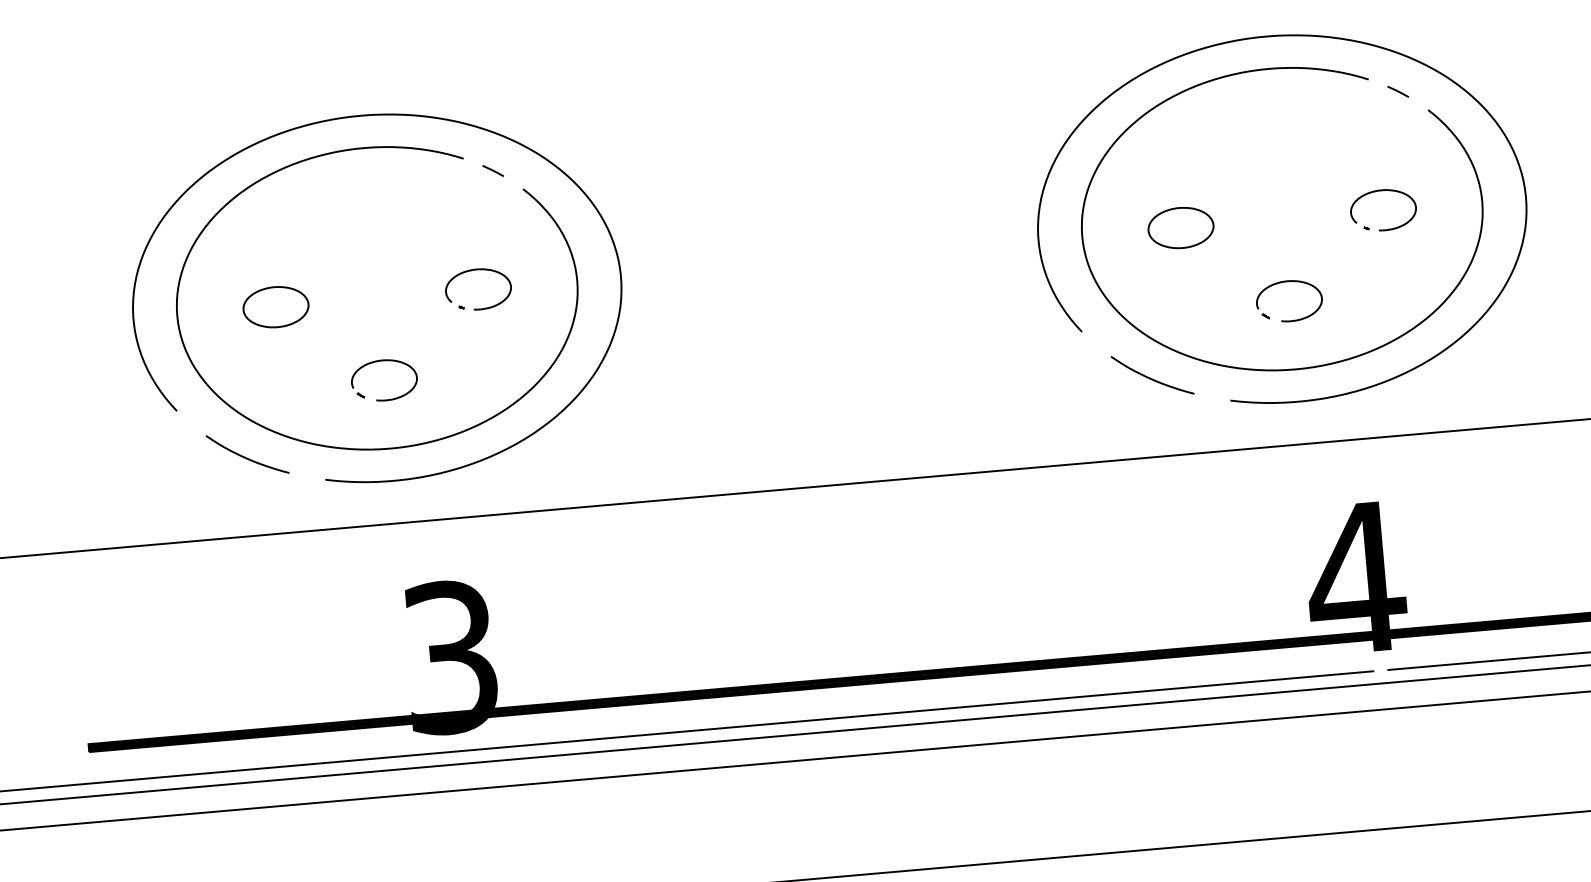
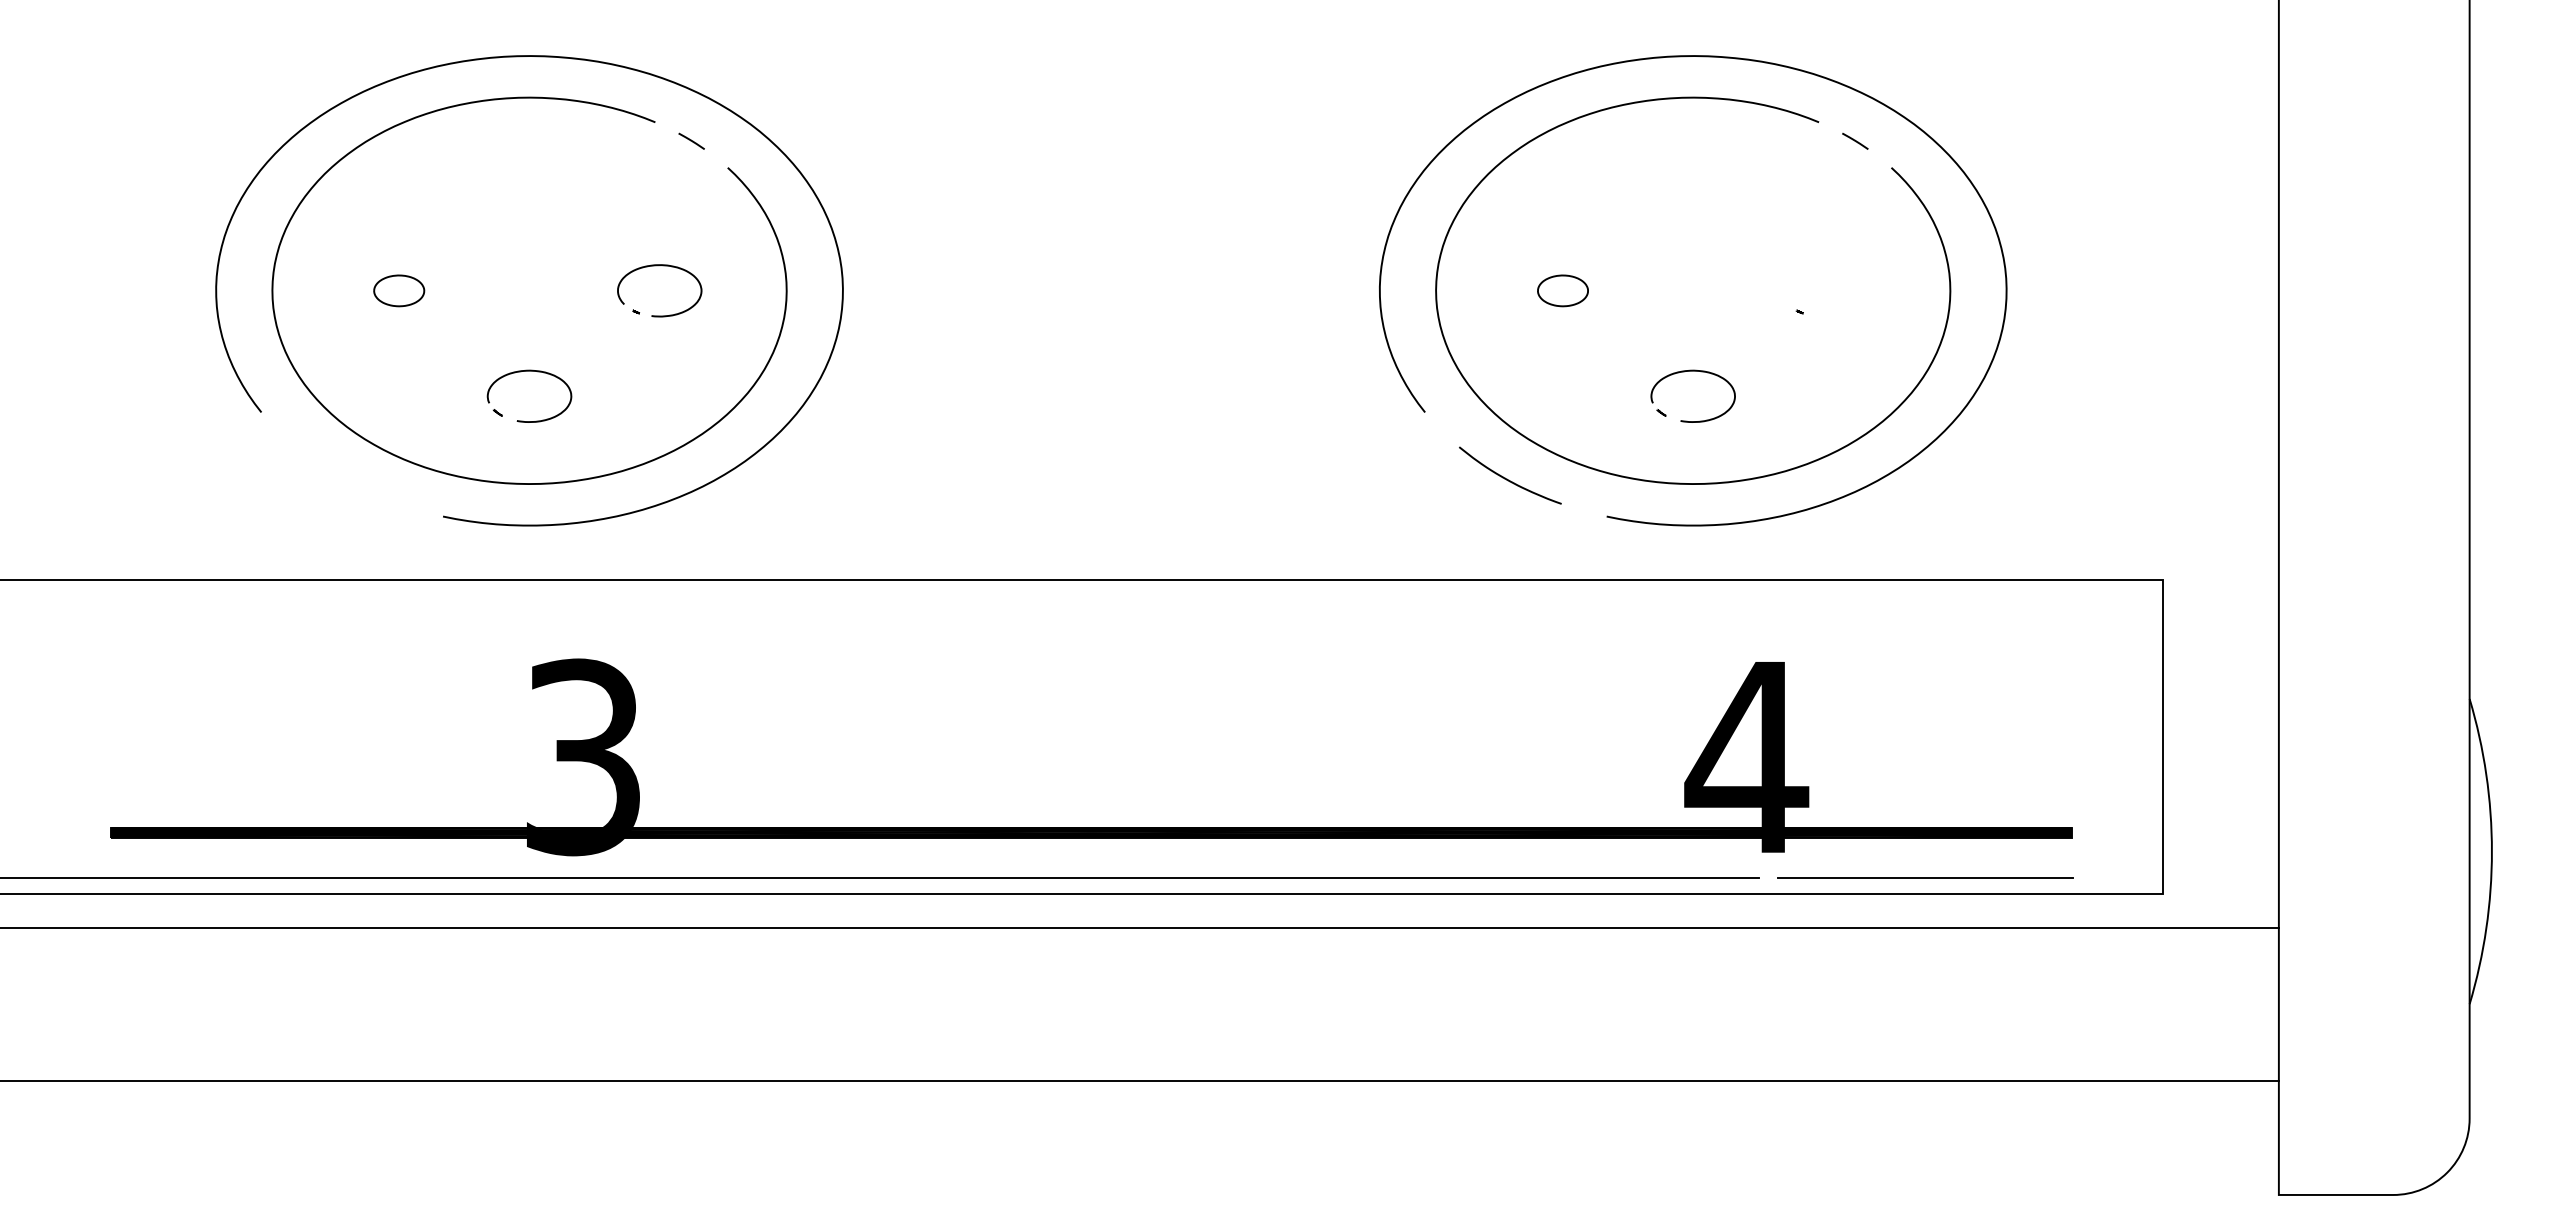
curve: (1381, 191) -> (1822, 266), removed
part: (1180, 227) -> (1562, 290), size x0.6
part: (275, 306) -> (398, 290), size x0.6
curve: (246, 457) -> (345, 479), removed

